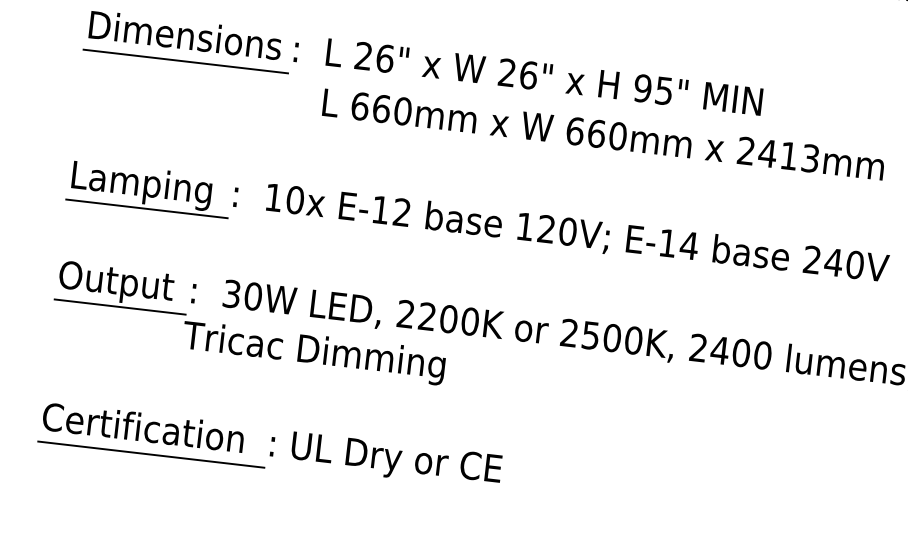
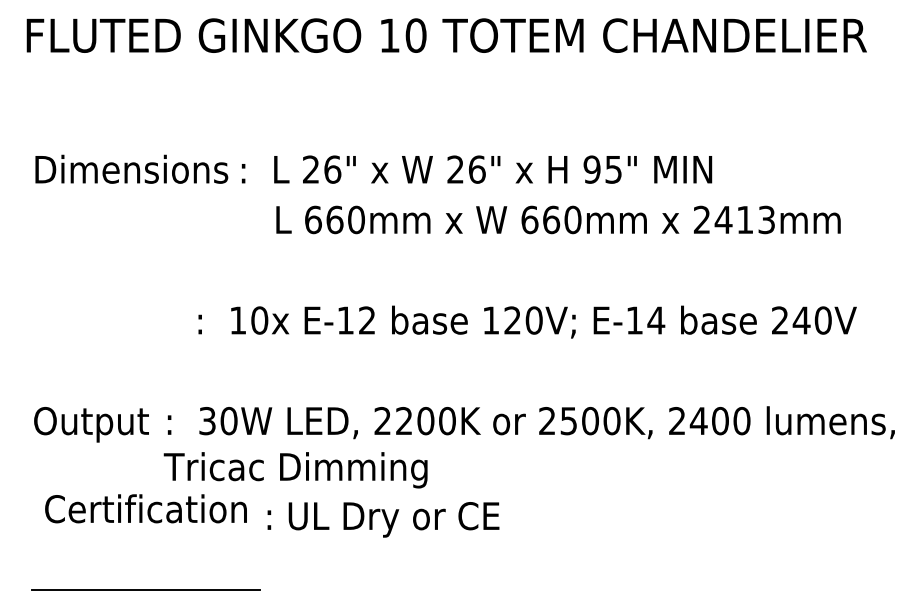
line: (185, 61) -> (134, 195), removed
part: (149, 188) -> (113, 325), removed
line: (119, 306) -> (97, 446), removed
text: (142, 427) -> (145, 508), moved
text: (385, 459) -> (383, 519), moved

